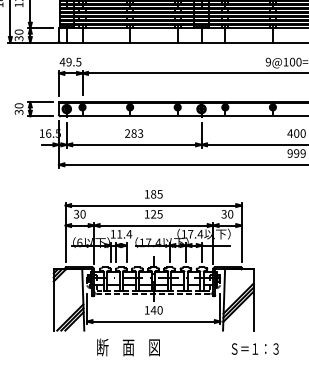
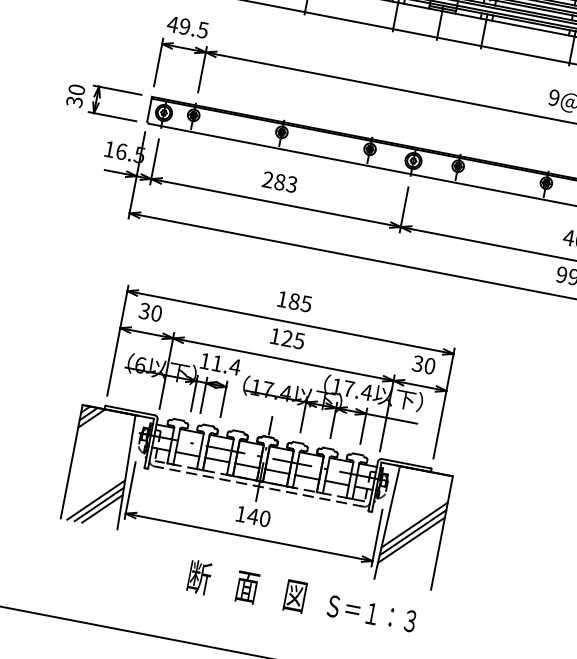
text: (128, 347) -> (246, 586), moved
text: (254, 348) -> (370, 612), moved

